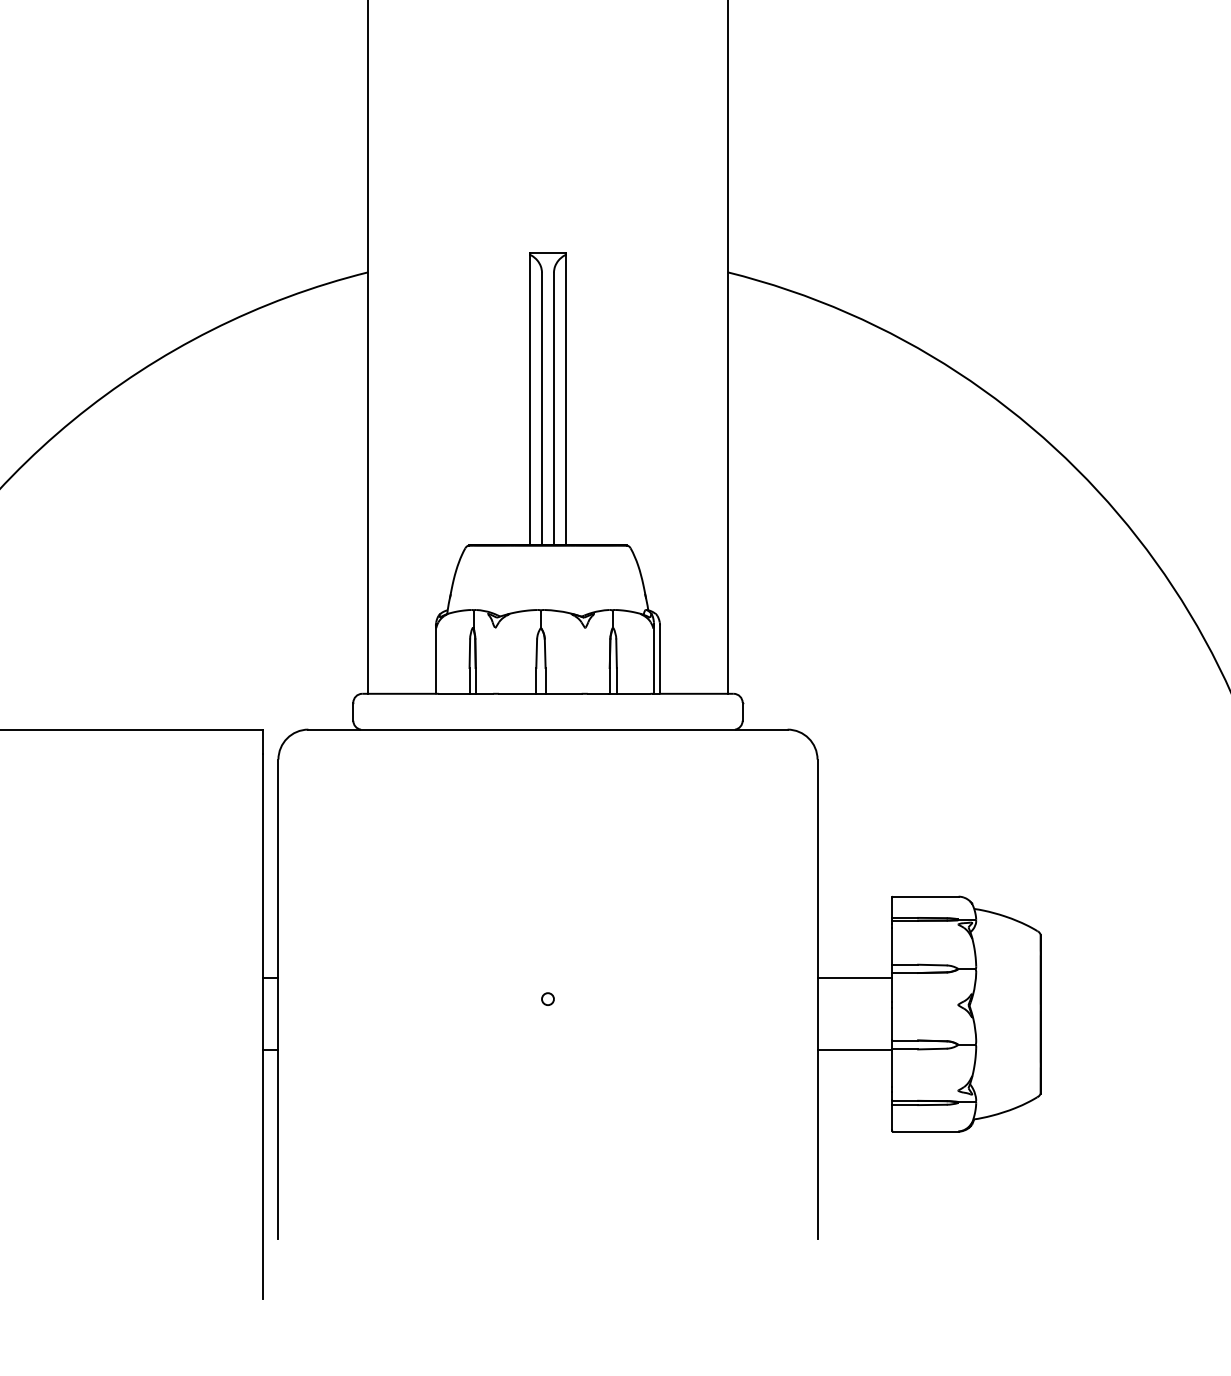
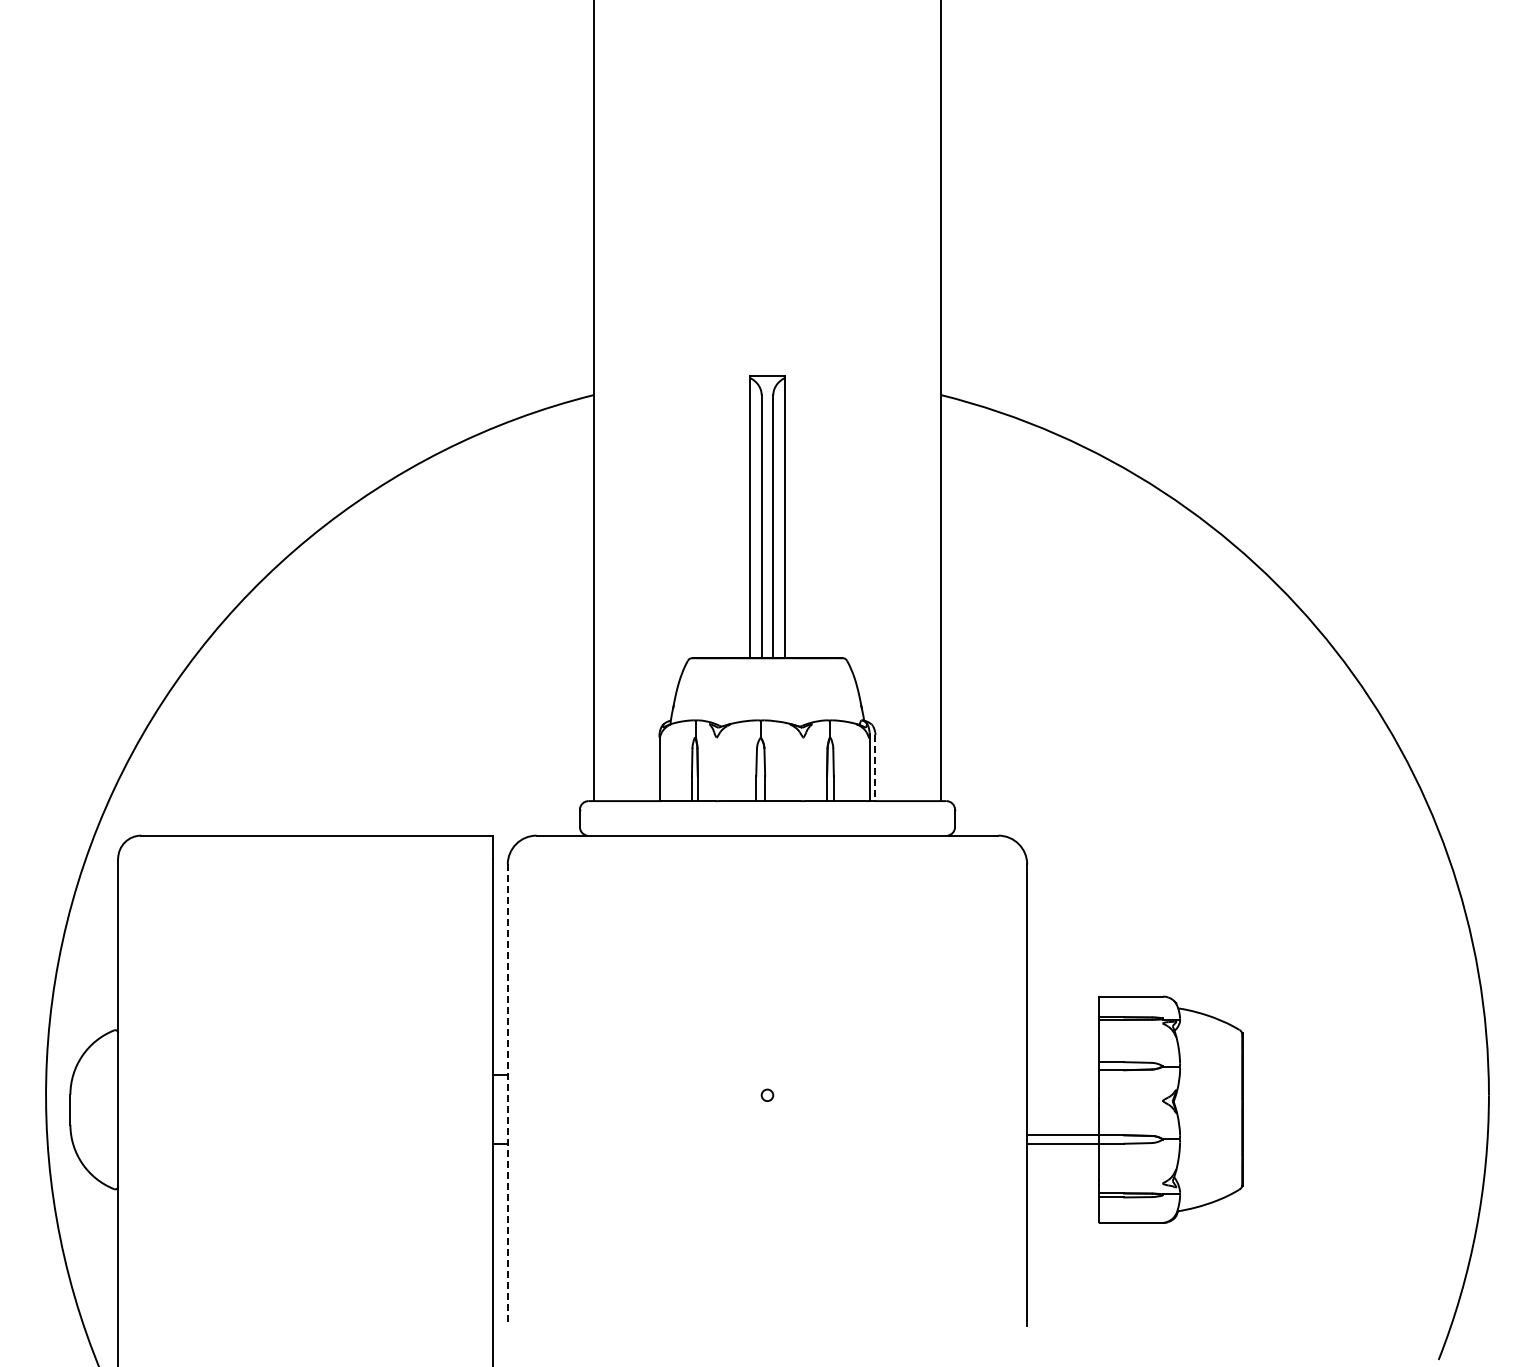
line: (660, 658) -> (875, 767), solid -> dashed
line: (855, 978) -> (1063, 1135), moved
line: (278, 999) -> (507, 1095), solid -> dashed

